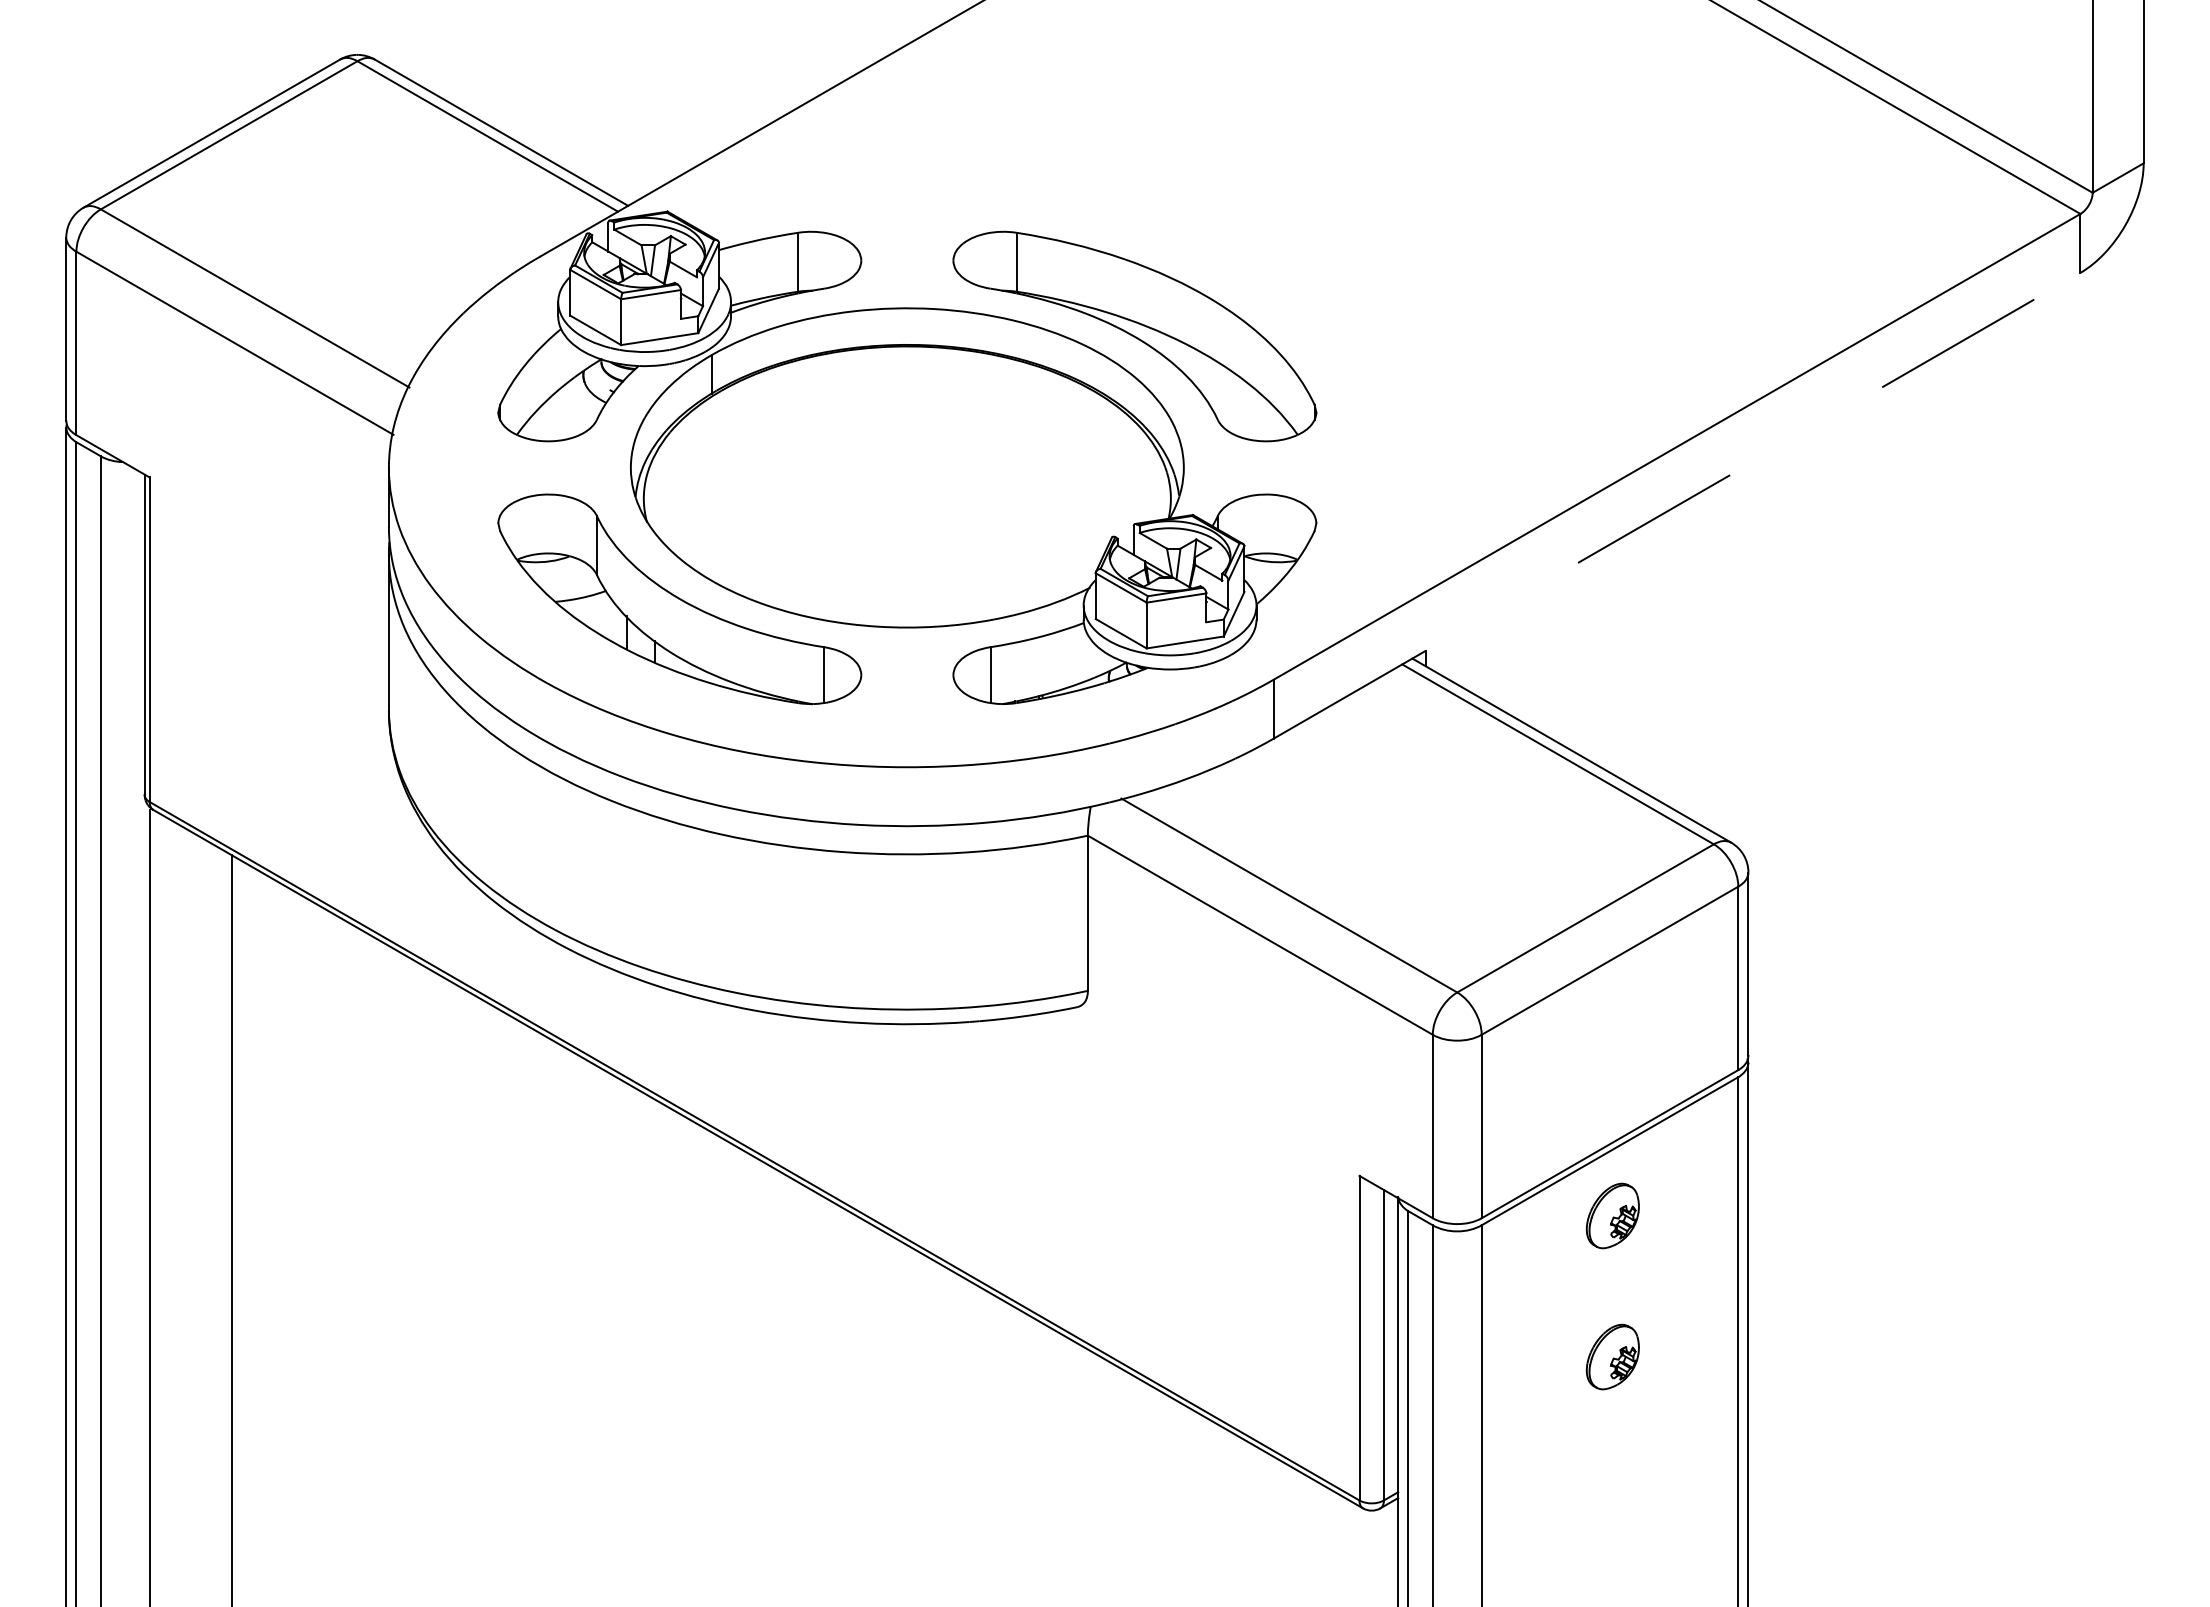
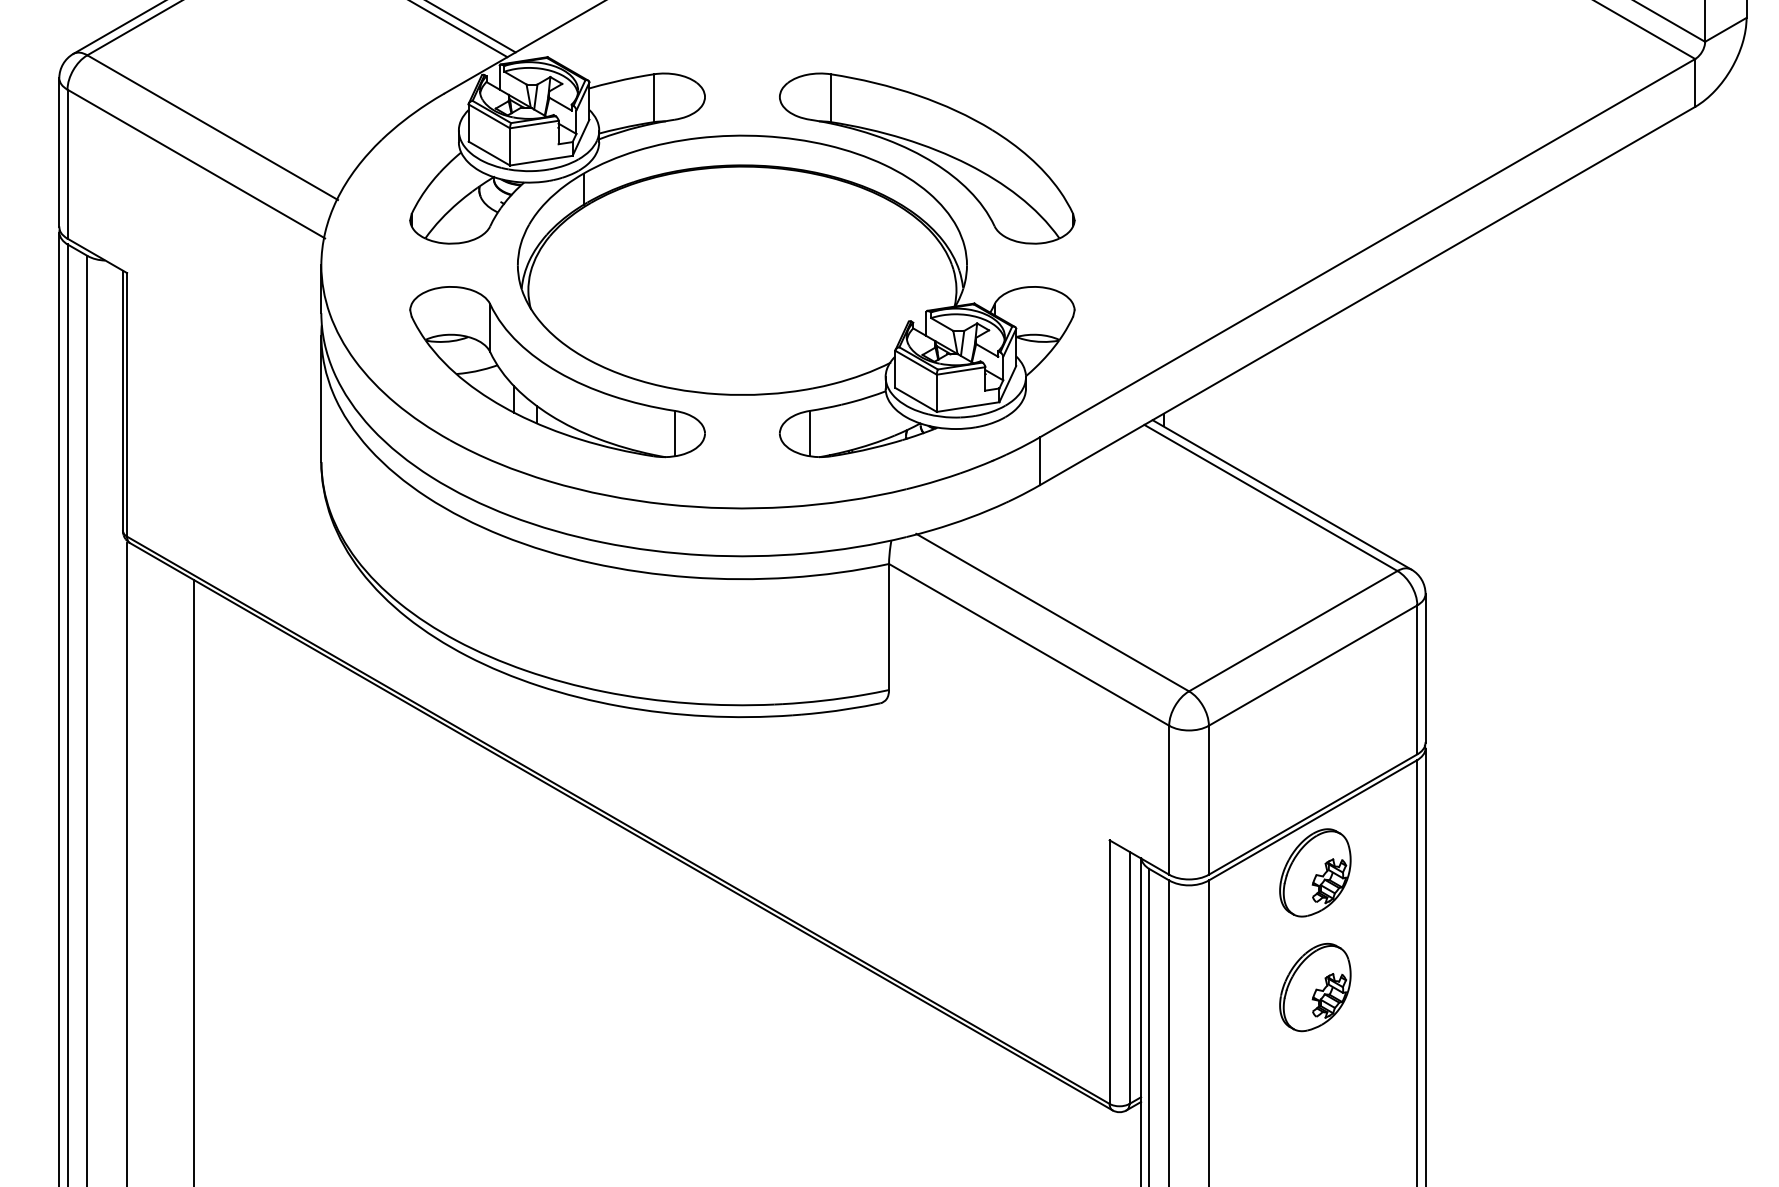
line: (1677, 505) -> (1367, 295), dashed -> solid
part: (1612, 1215) -> (1315, 872), size x1.67
part: (1612, 1356) -> (1315, 987), size x1.67

